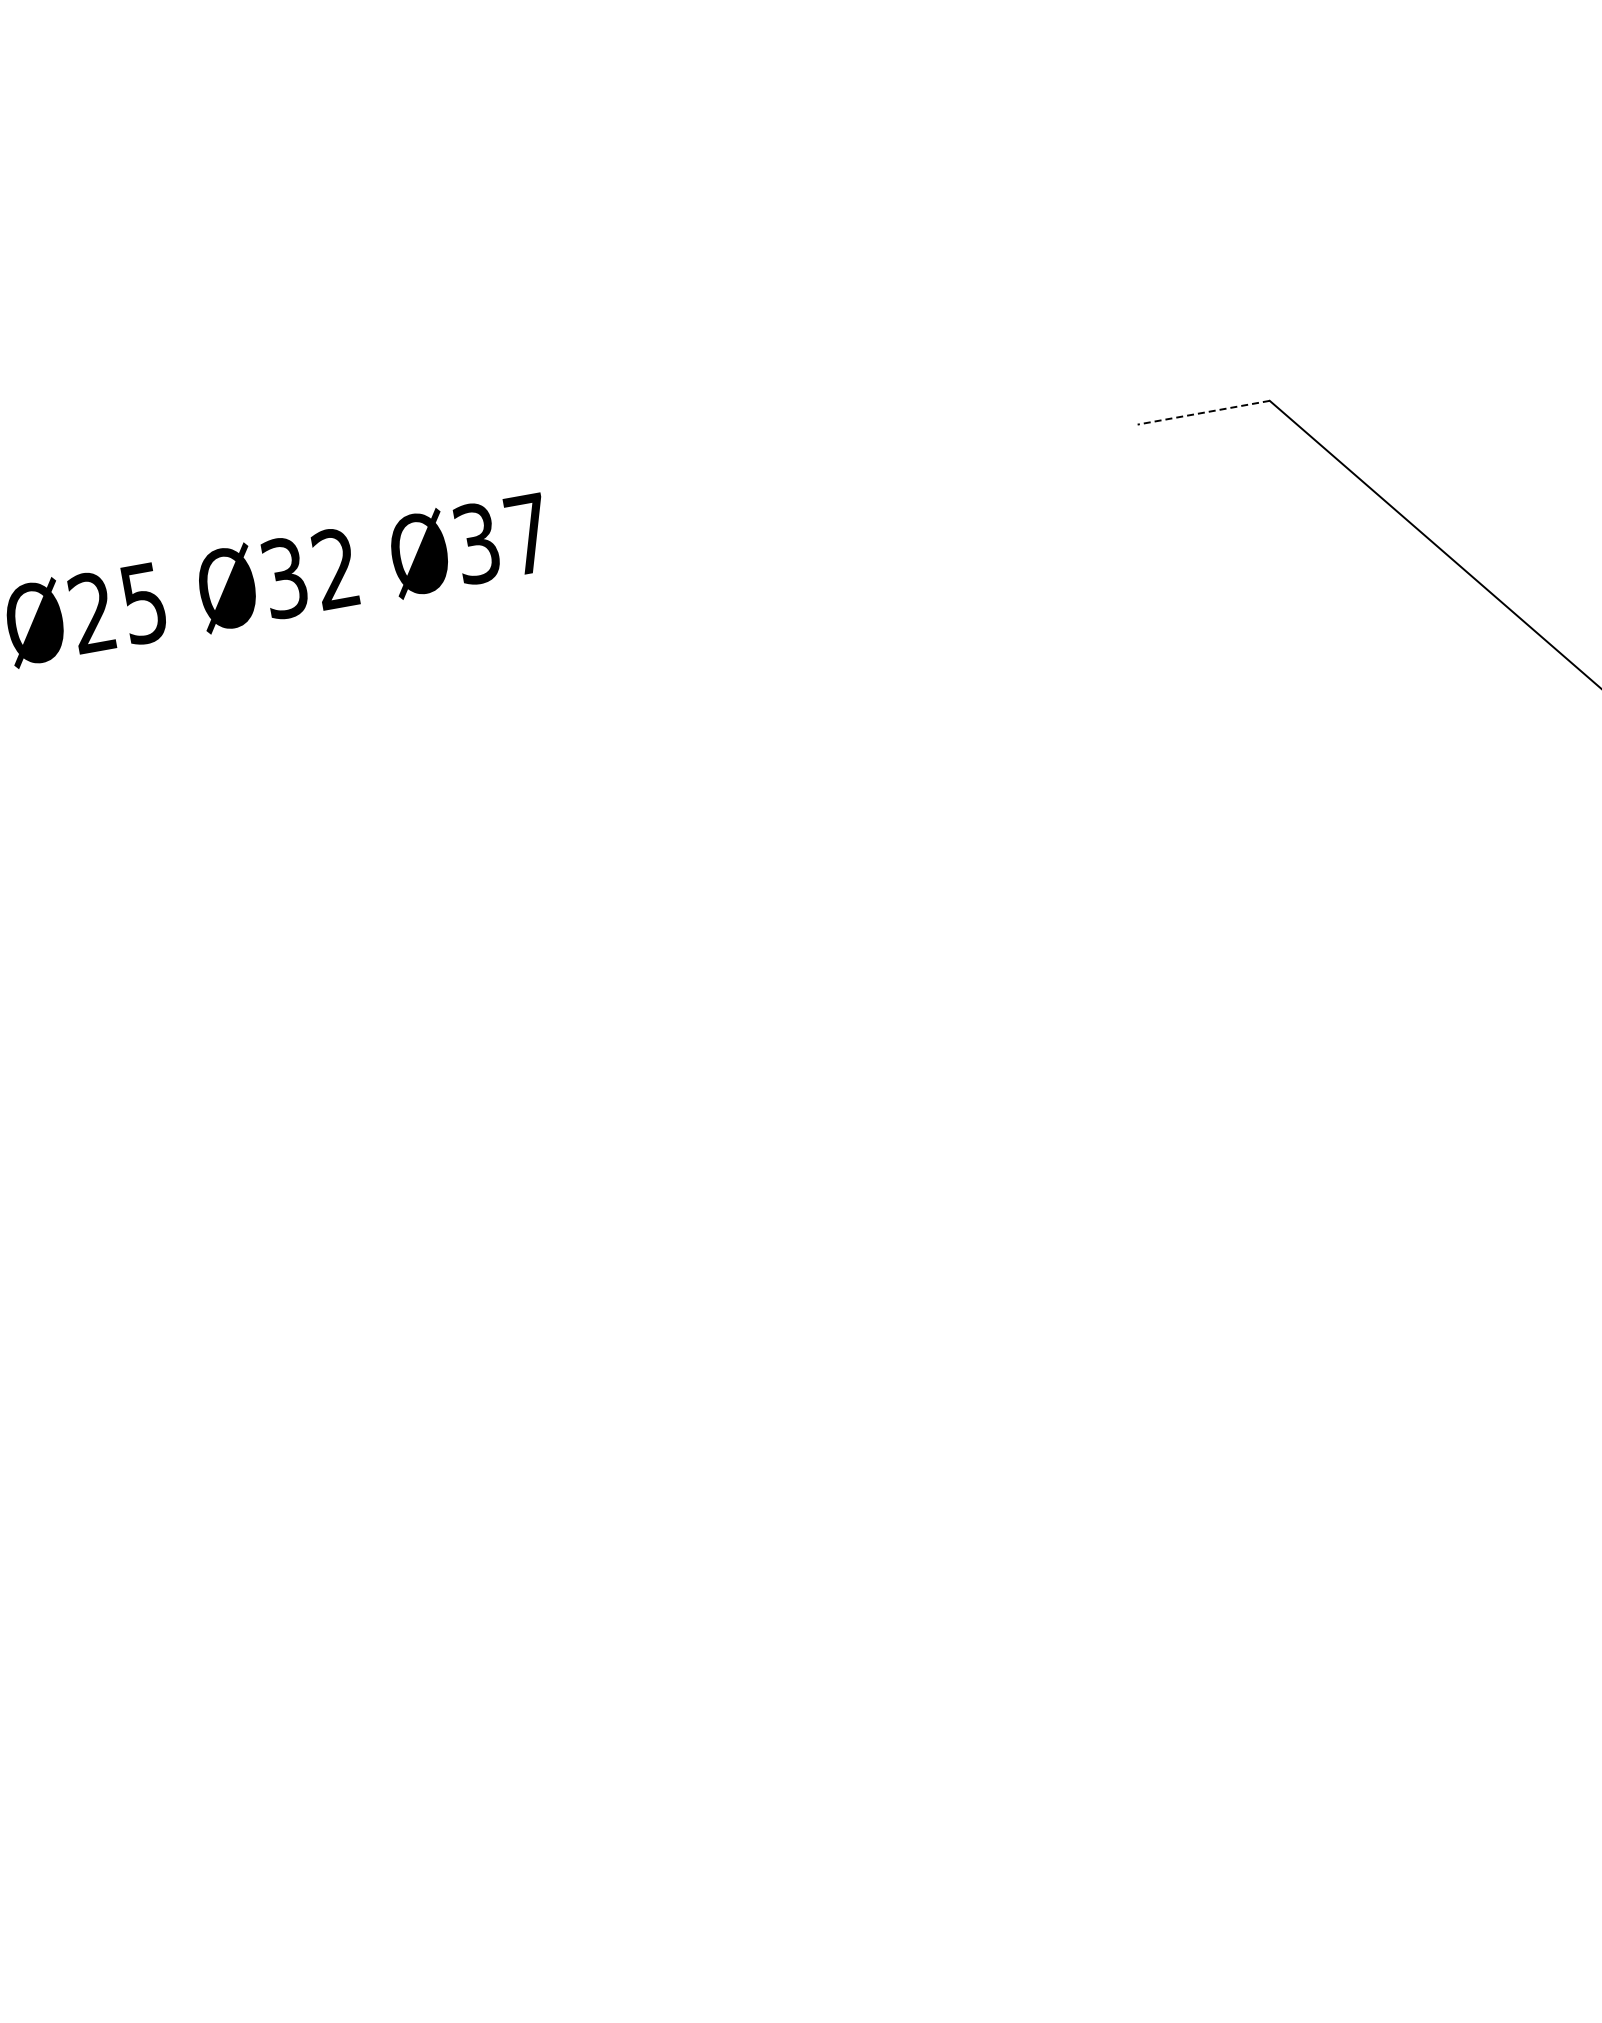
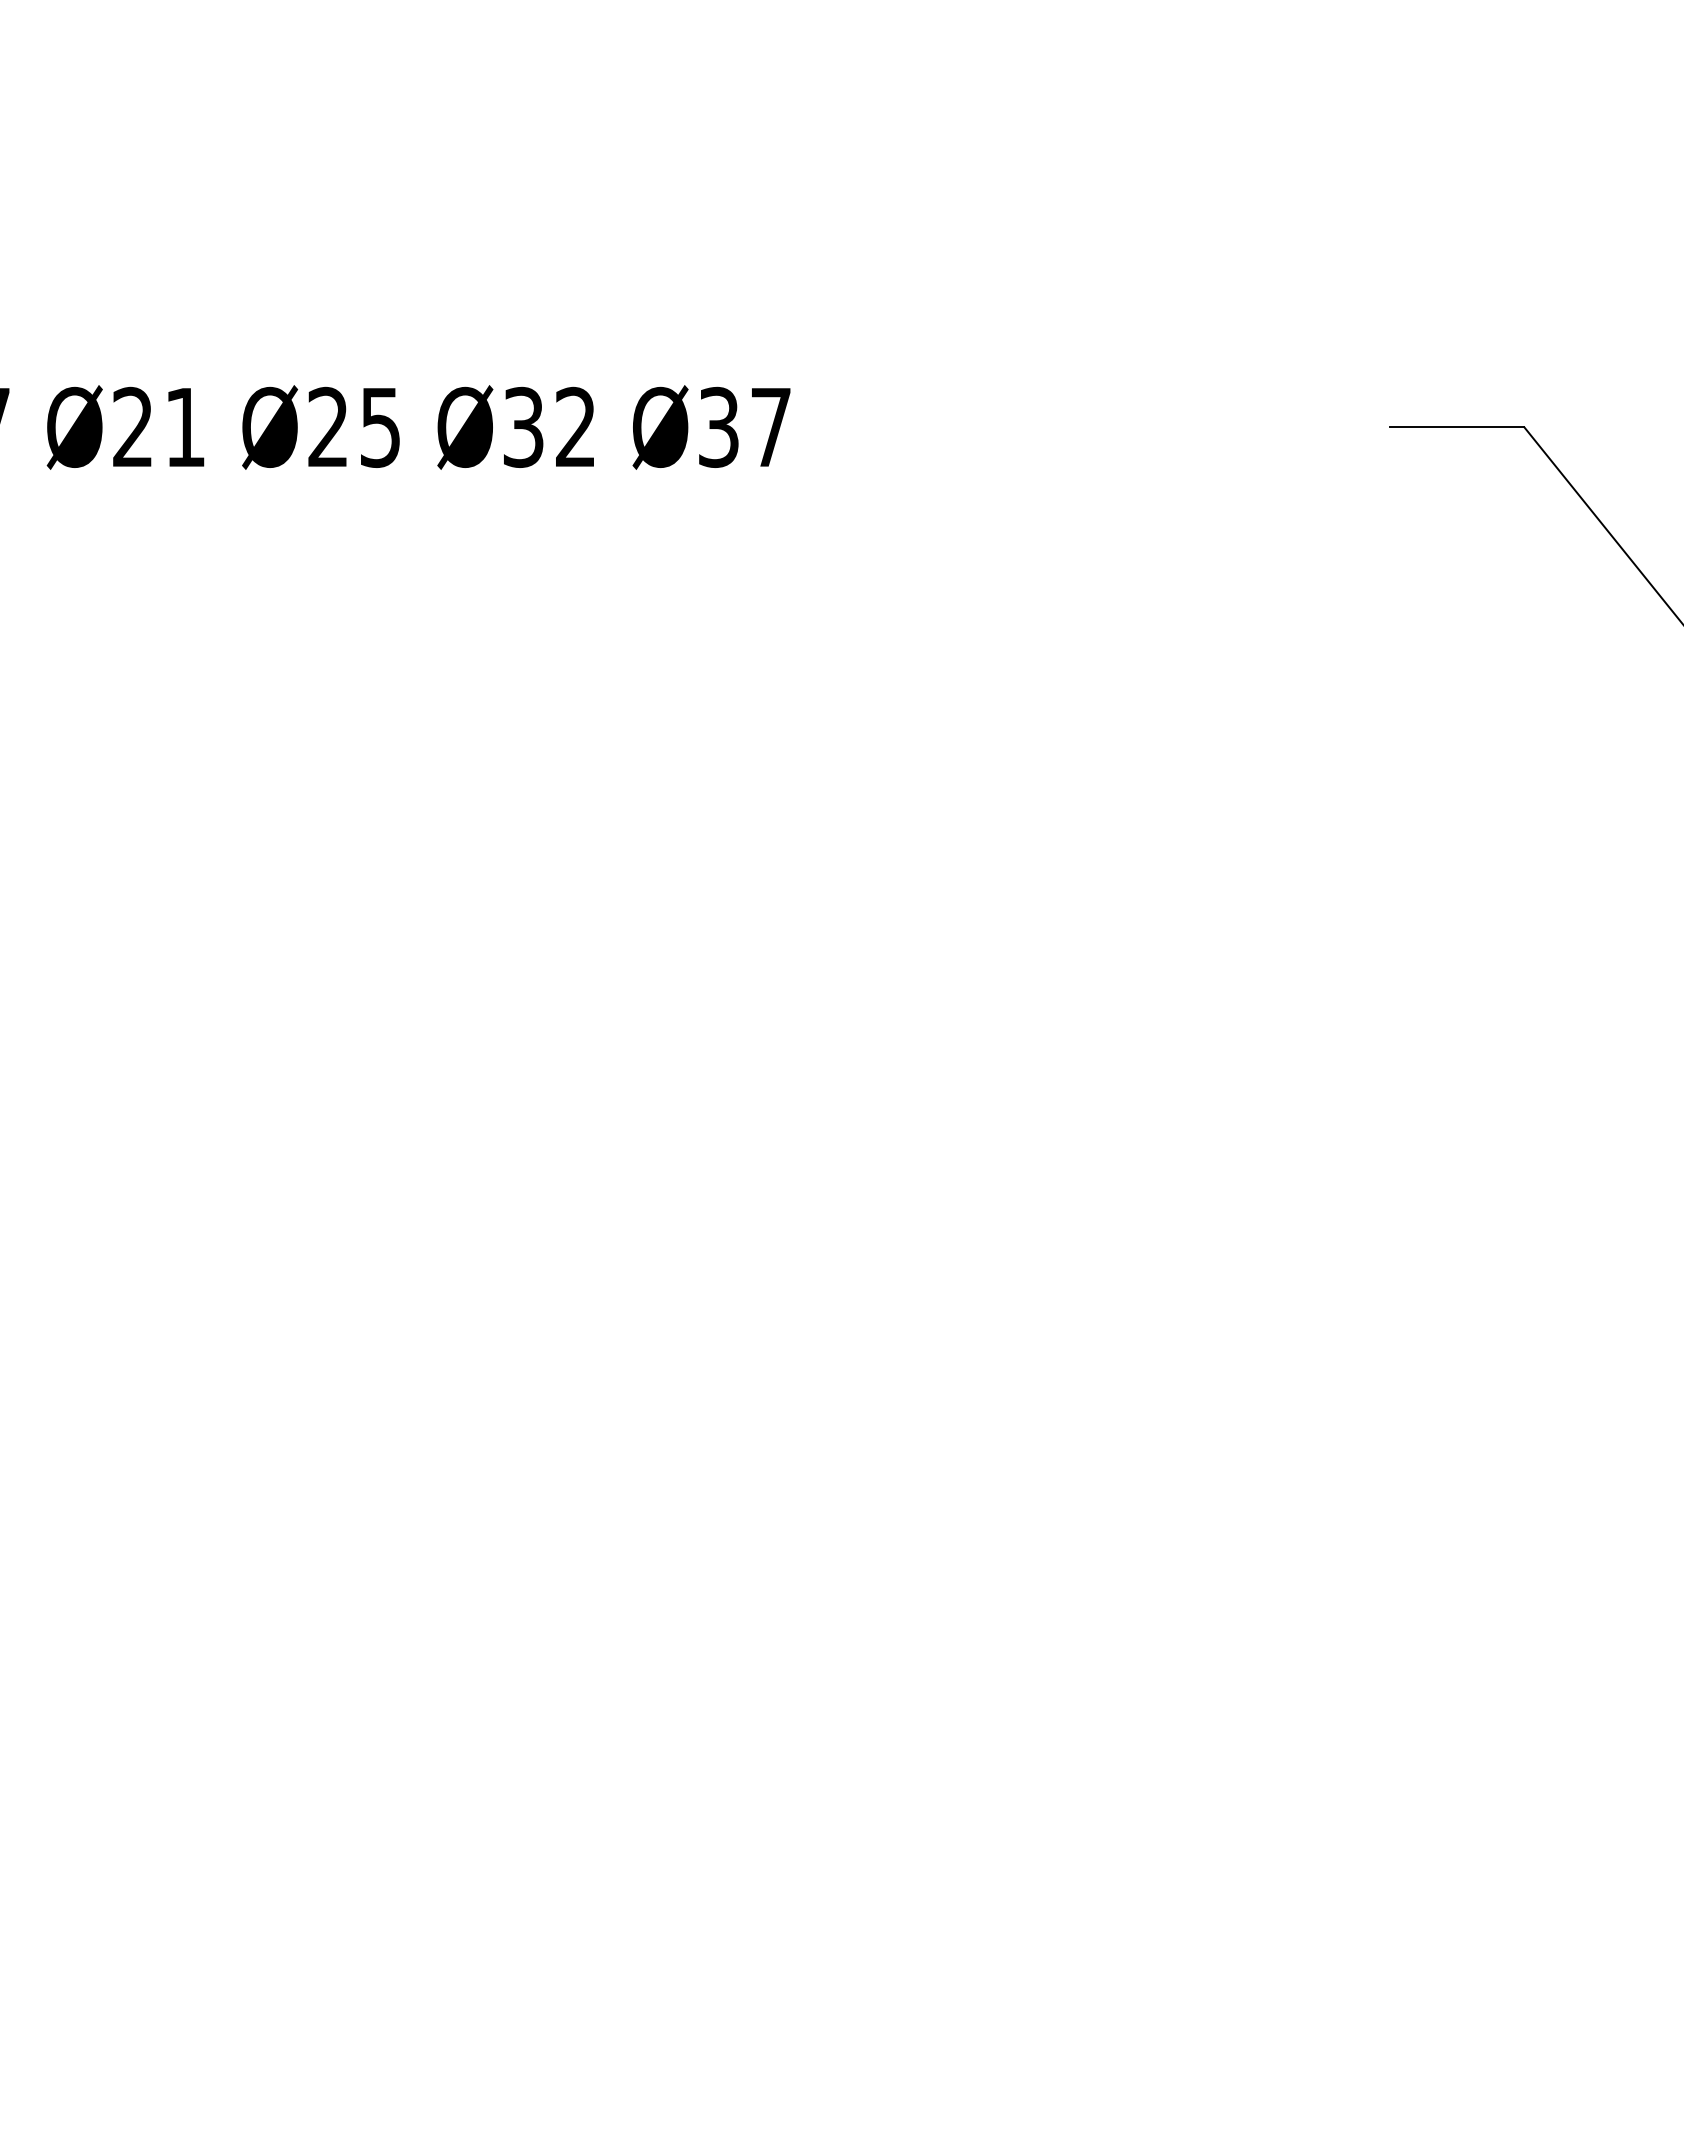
line: (1202, 412) -> (1456, 427), dashed -> solid

